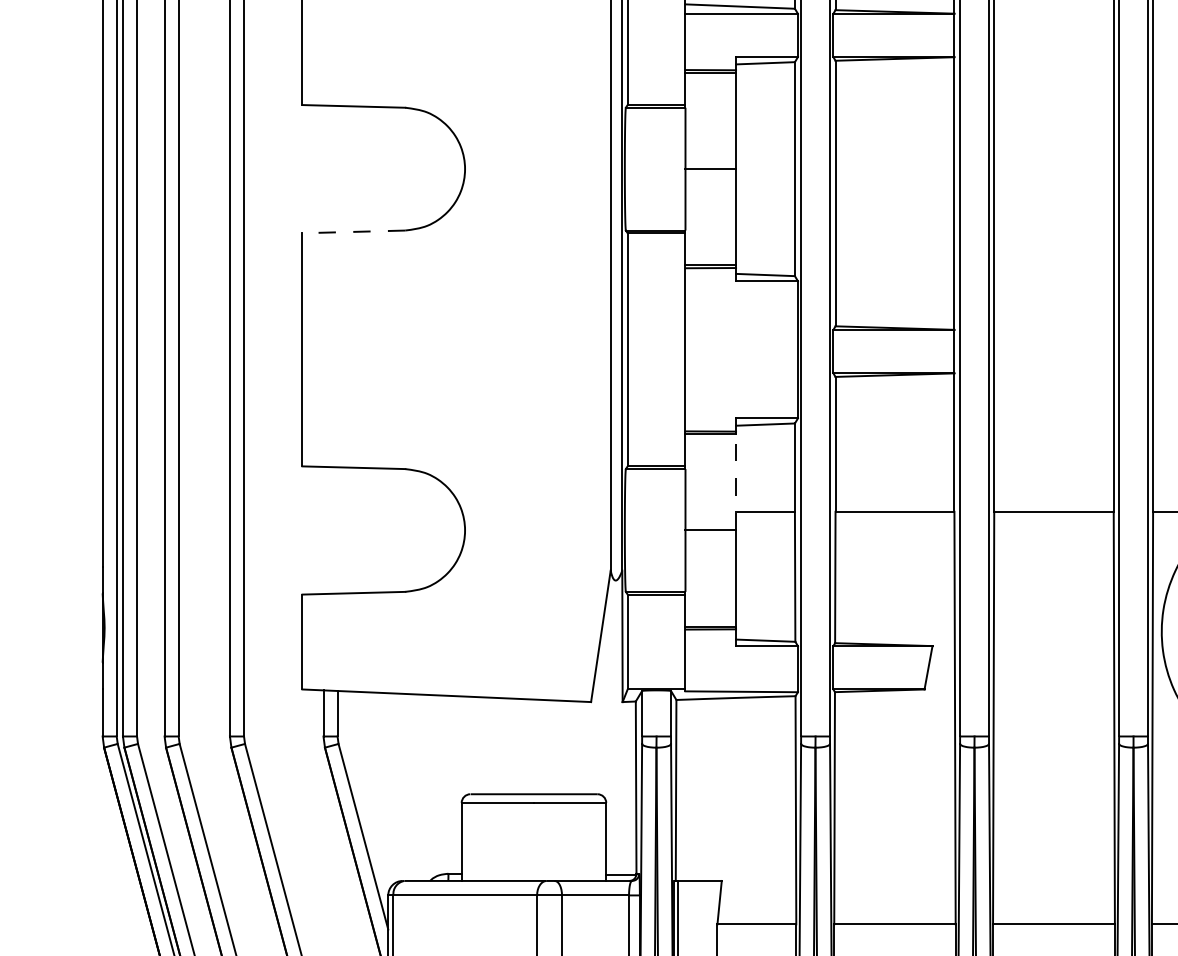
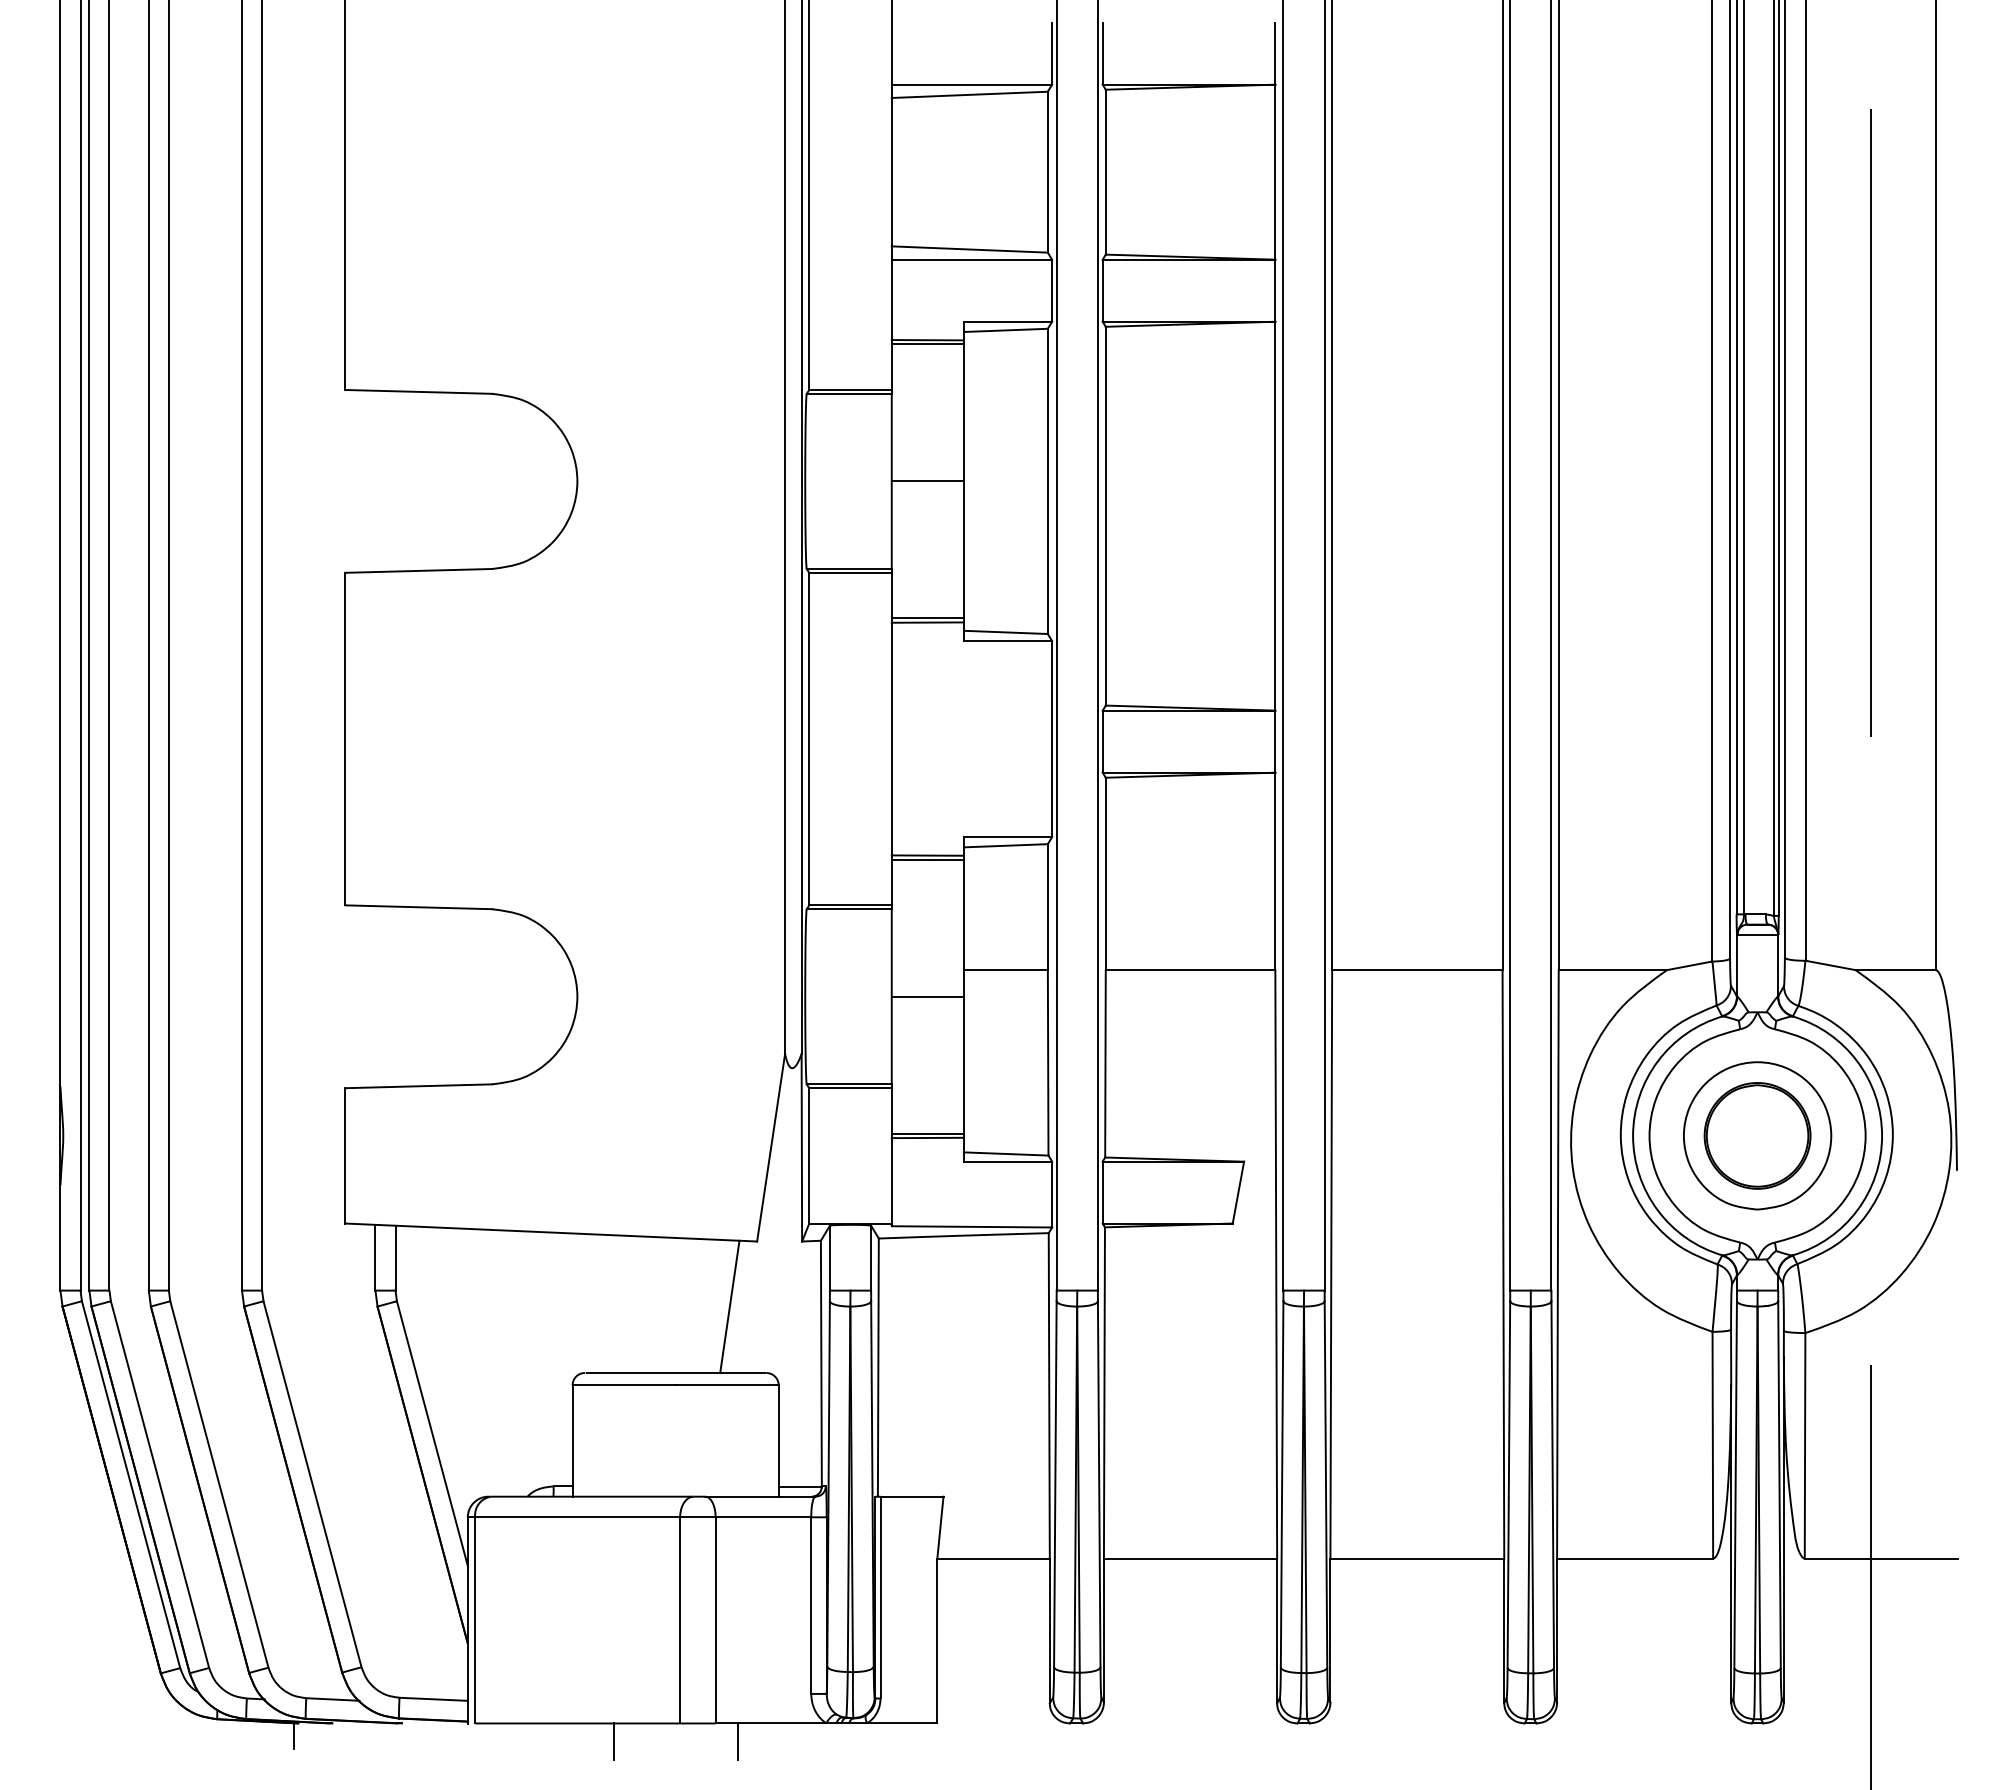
line: (353, 231) -> (418, 570), dashed -> solid
line: (735, 482) -> (963, 928), dashed -> solid
line: (571, 747) -> (729, 1306), added

